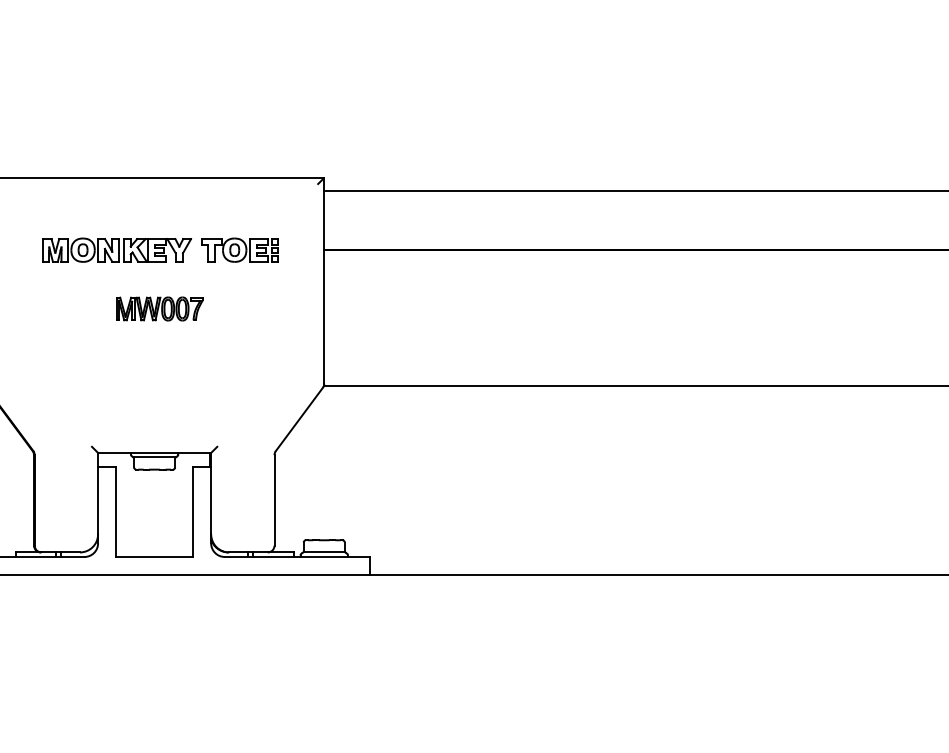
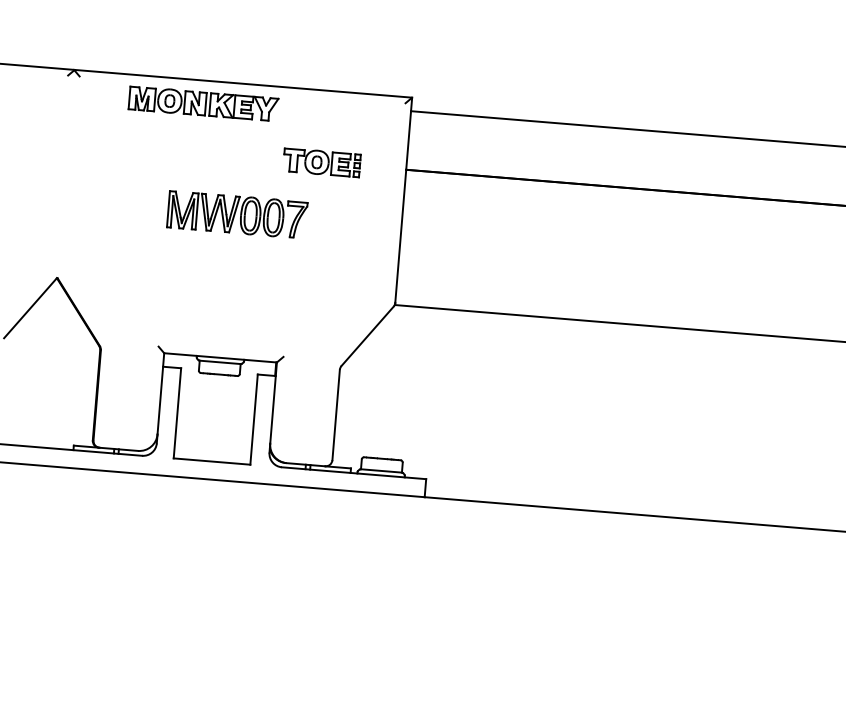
part: (117, 249) -> (204, 103), moved
part: (159, 308) -> (237, 214), size x1.6

